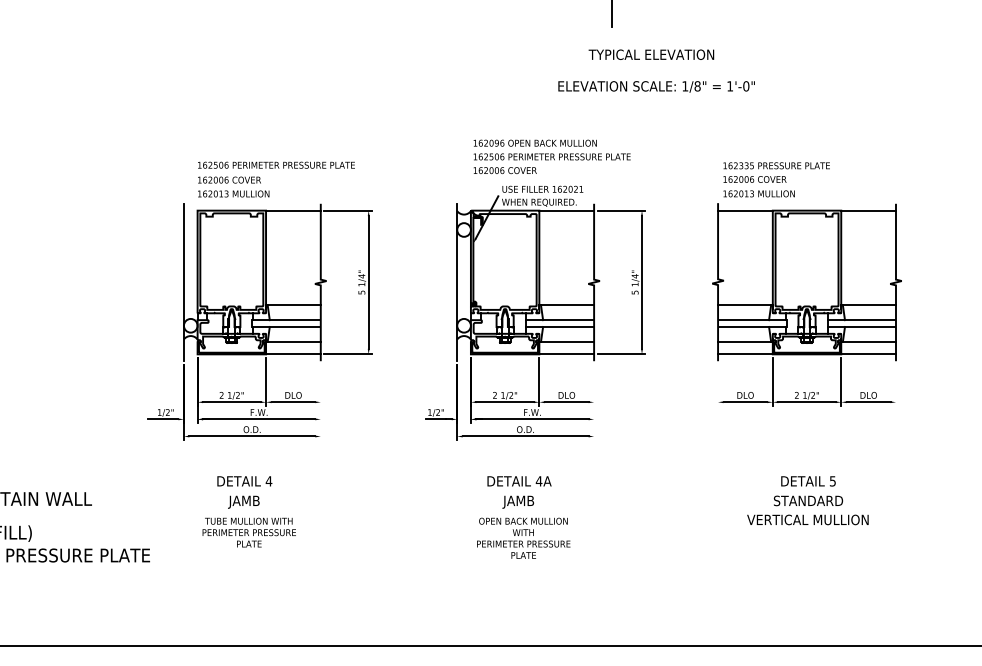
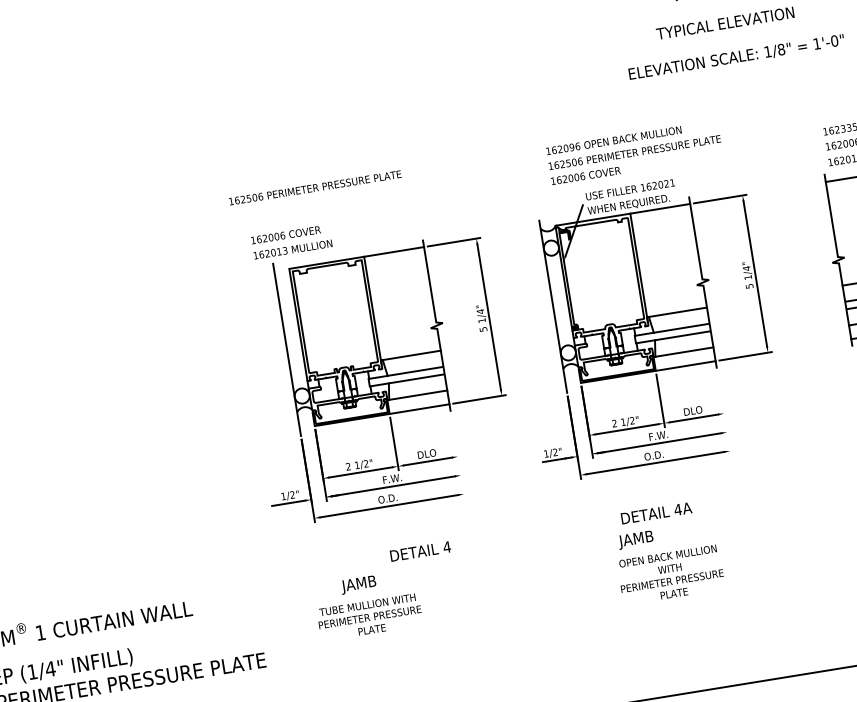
text: (276, 164) -> (315, 187), moved
part: (259, 321) -> (376, 379), moved
text: (244, 481) -> (420, 551), moved
text: (518, 501) -> (636, 539), moved

